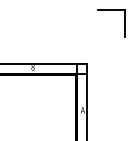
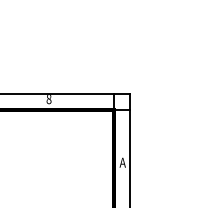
part: (111, 10) -> (165, 15), removed

